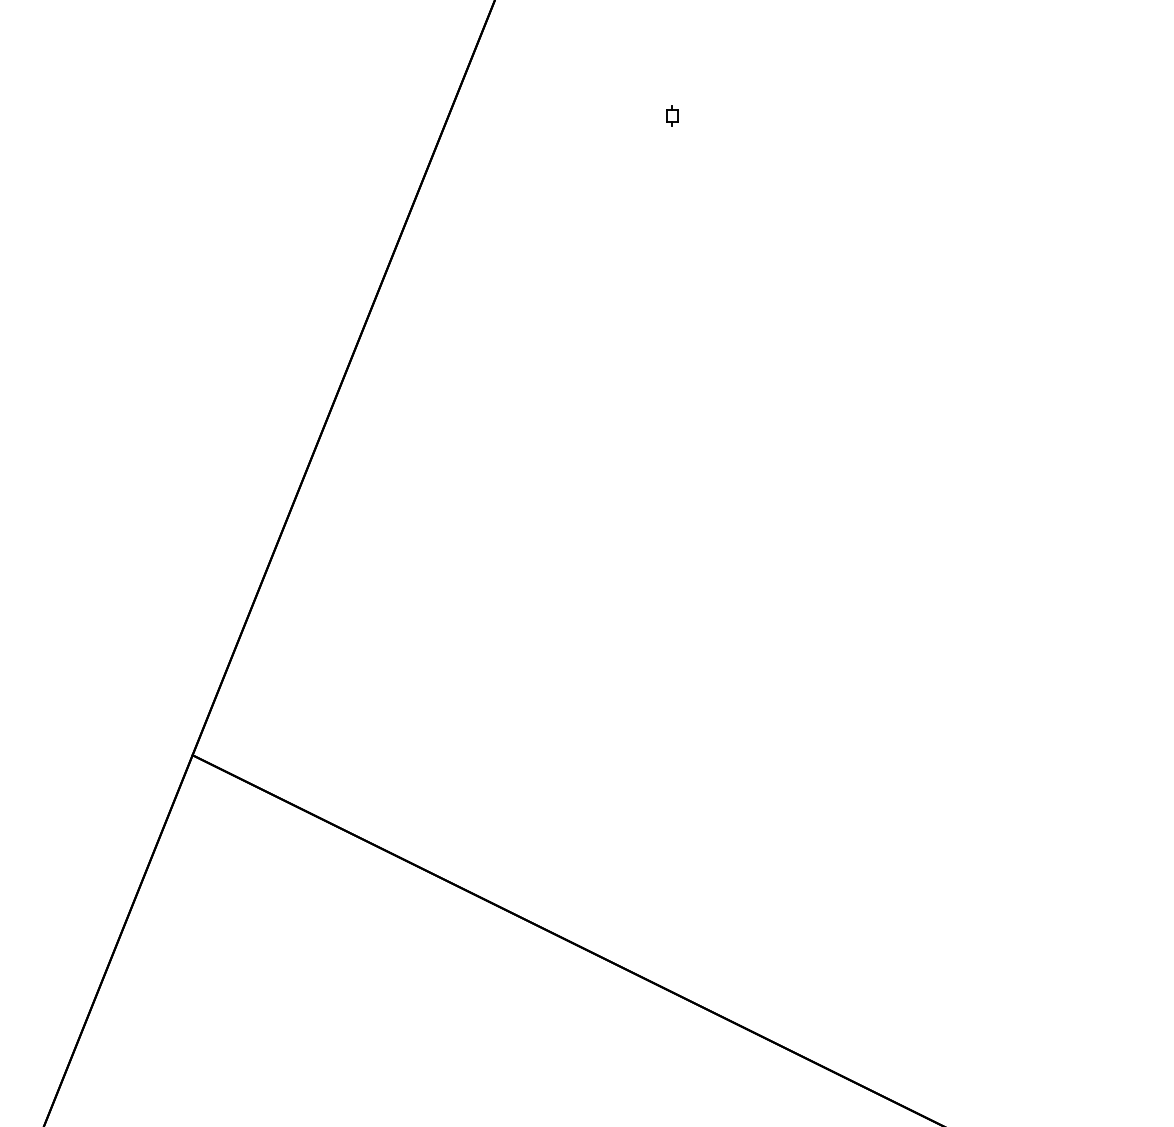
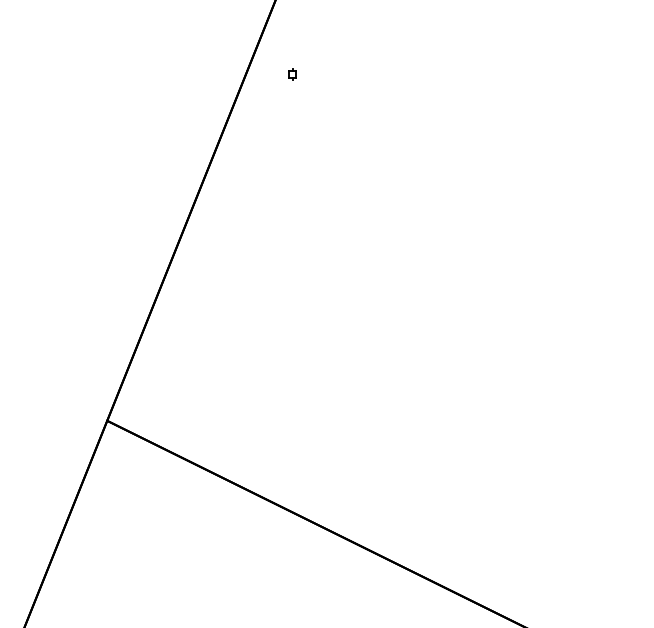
part: (672, 115) -> (292, 74), moved

